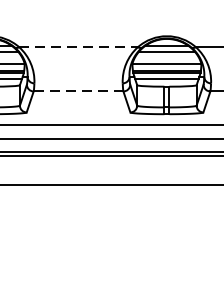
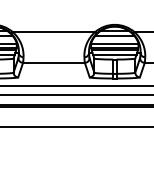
line: (77, 47) -> (53, 32), dashed -> solid
line: (77, 90) -> (53, 62), dashed -> solid

